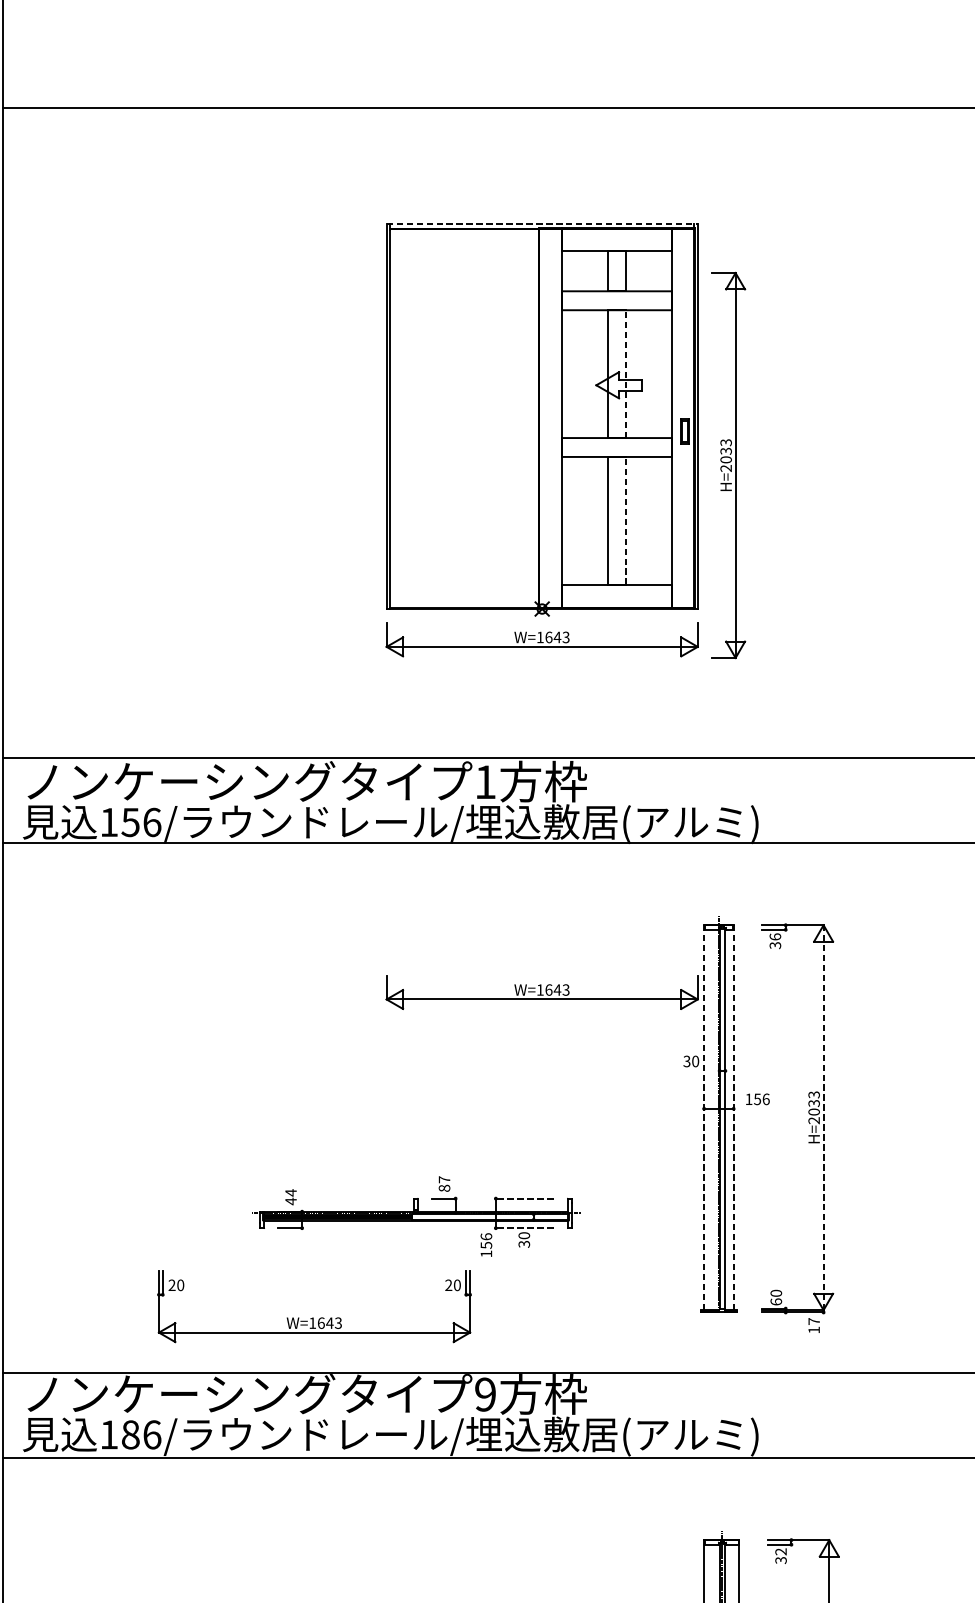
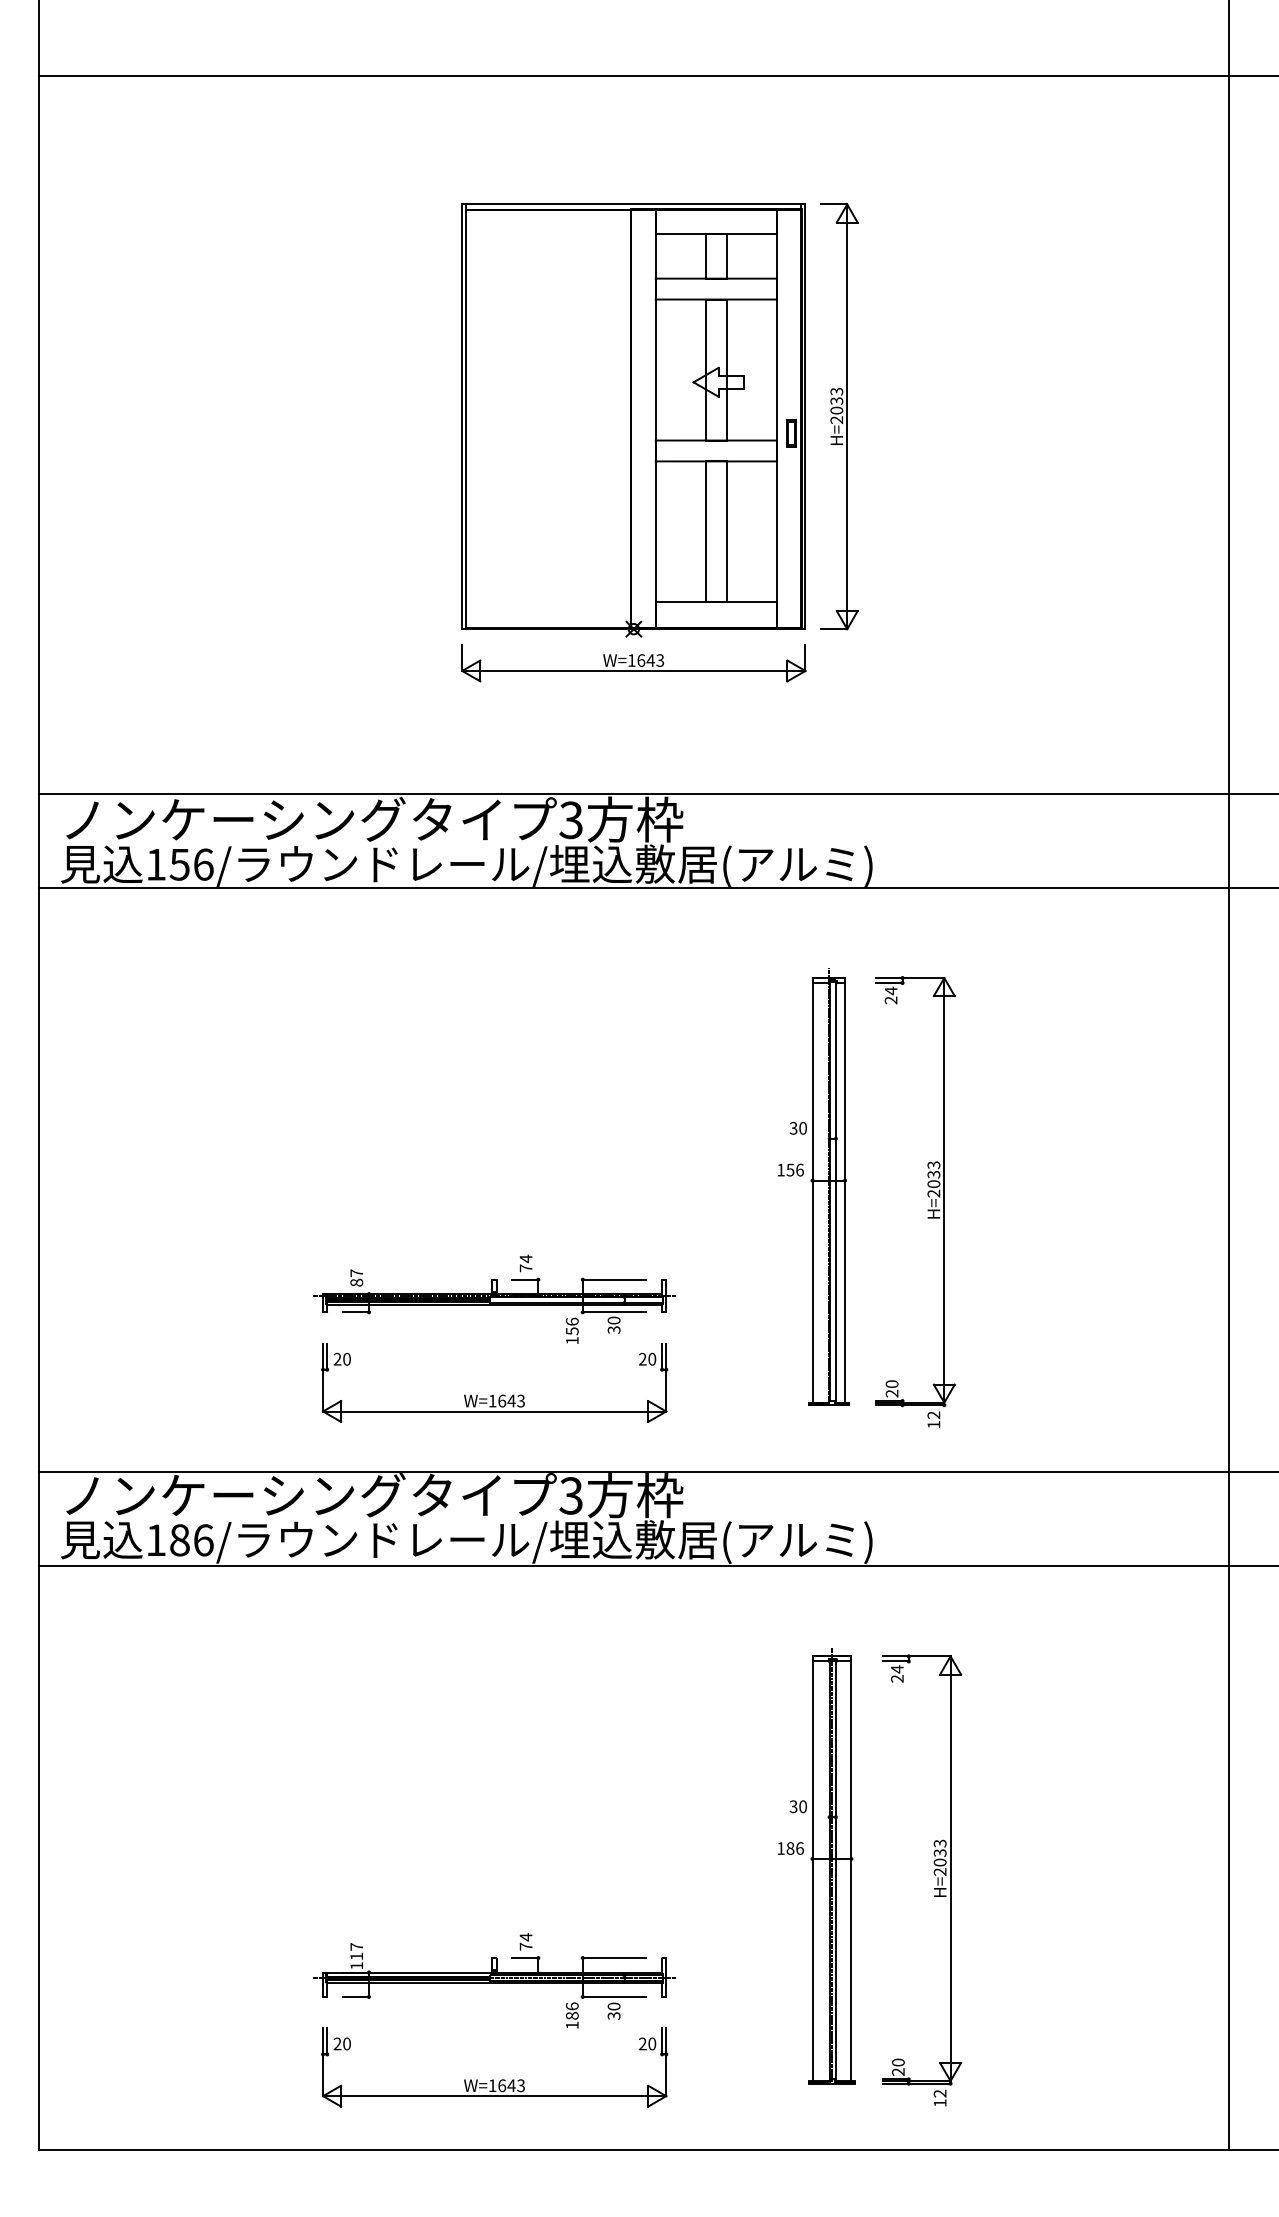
line: (541, 224) -> (633, 204), dashed -> solid
line: (626, 374) -> (726, 370), dashed -> solid
part: (728, 465) -> (839, 416), moved
line: (626, 520) -> (726, 531), dashed -> solid
text: (484, 782) -> (570, 820), 1 -> 3
text: (774, 941) -> (890, 995), 36 -> 24
part: (541, 992) -> (633, 1052), removed
text: (757, 1098) -> (790, 1169), moved
line: (704, 1116) -> (812, 1189), dashed -> solid
line: (734, 1116) -> (845, 1189), dashed -> solid
line: (823, 1116) -> (944, 1189), dashed -> solid
text: (443, 1183) -> (525, 1263), 87 -> 74
text: (290, 1196) -> (356, 1277), 44 -> 87
line: (524, 1198) -> (614, 1279), dashed -> solid
line: (524, 1228) -> (614, 1312), dashed -> solid
text: (775, 1301) -> (891, 1393), 60 -> 20
part: (313, 1317) -> (493, 1394), moved
text: (813, 1321) -> (933, 1415), 17 -> 12
text: (484, 1394) -> (570, 1495), 9 -> 3
text: (781, 1555) -> (897, 1673), 32 -> 24

